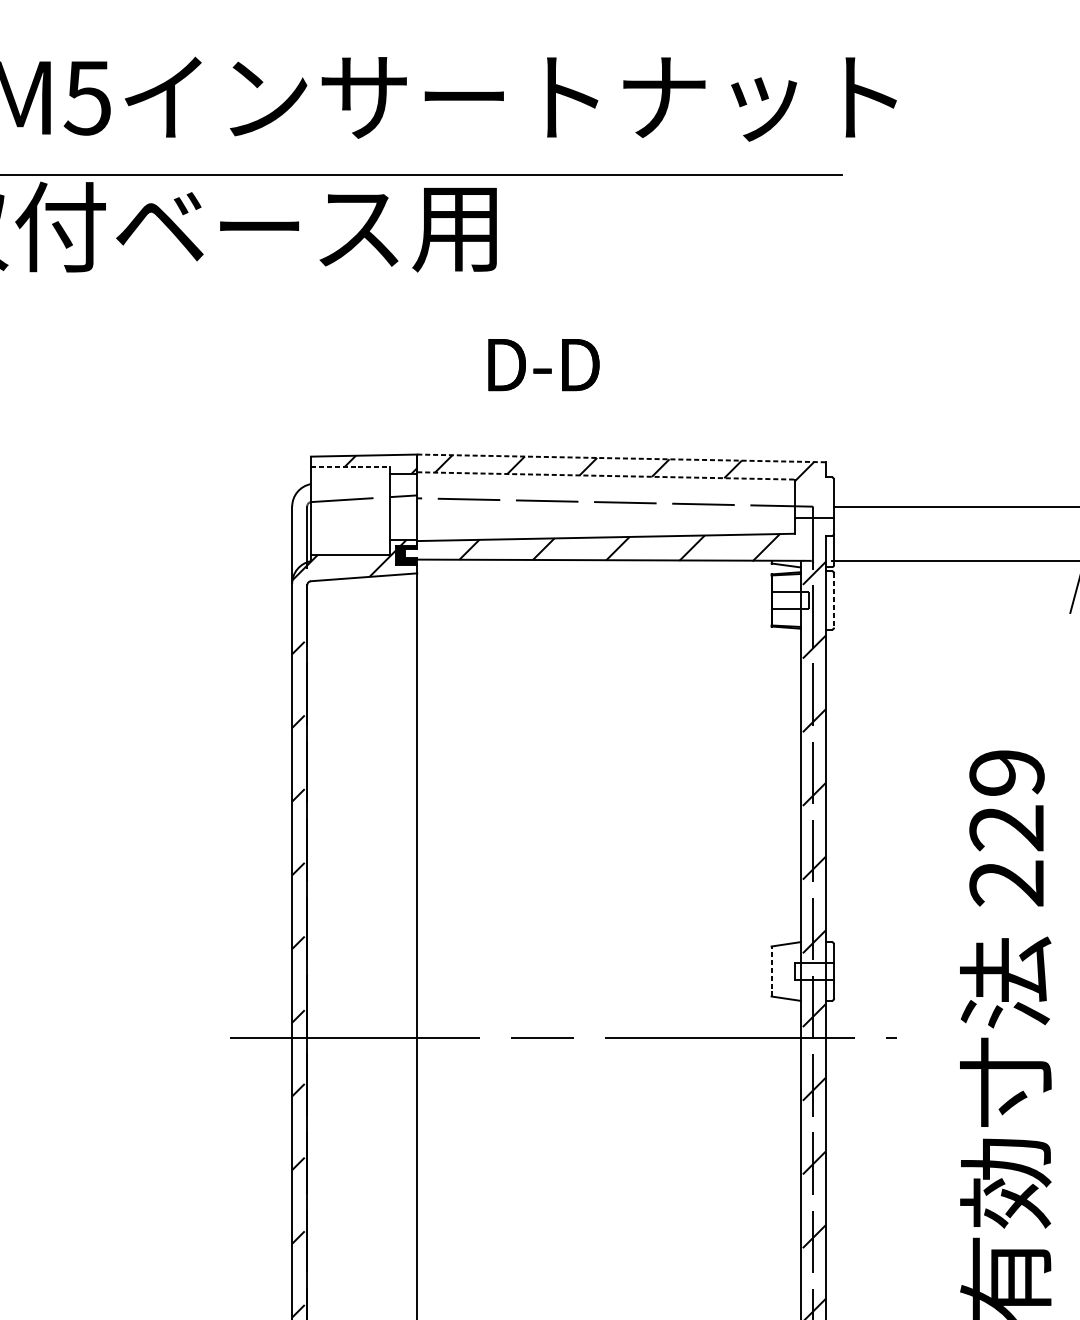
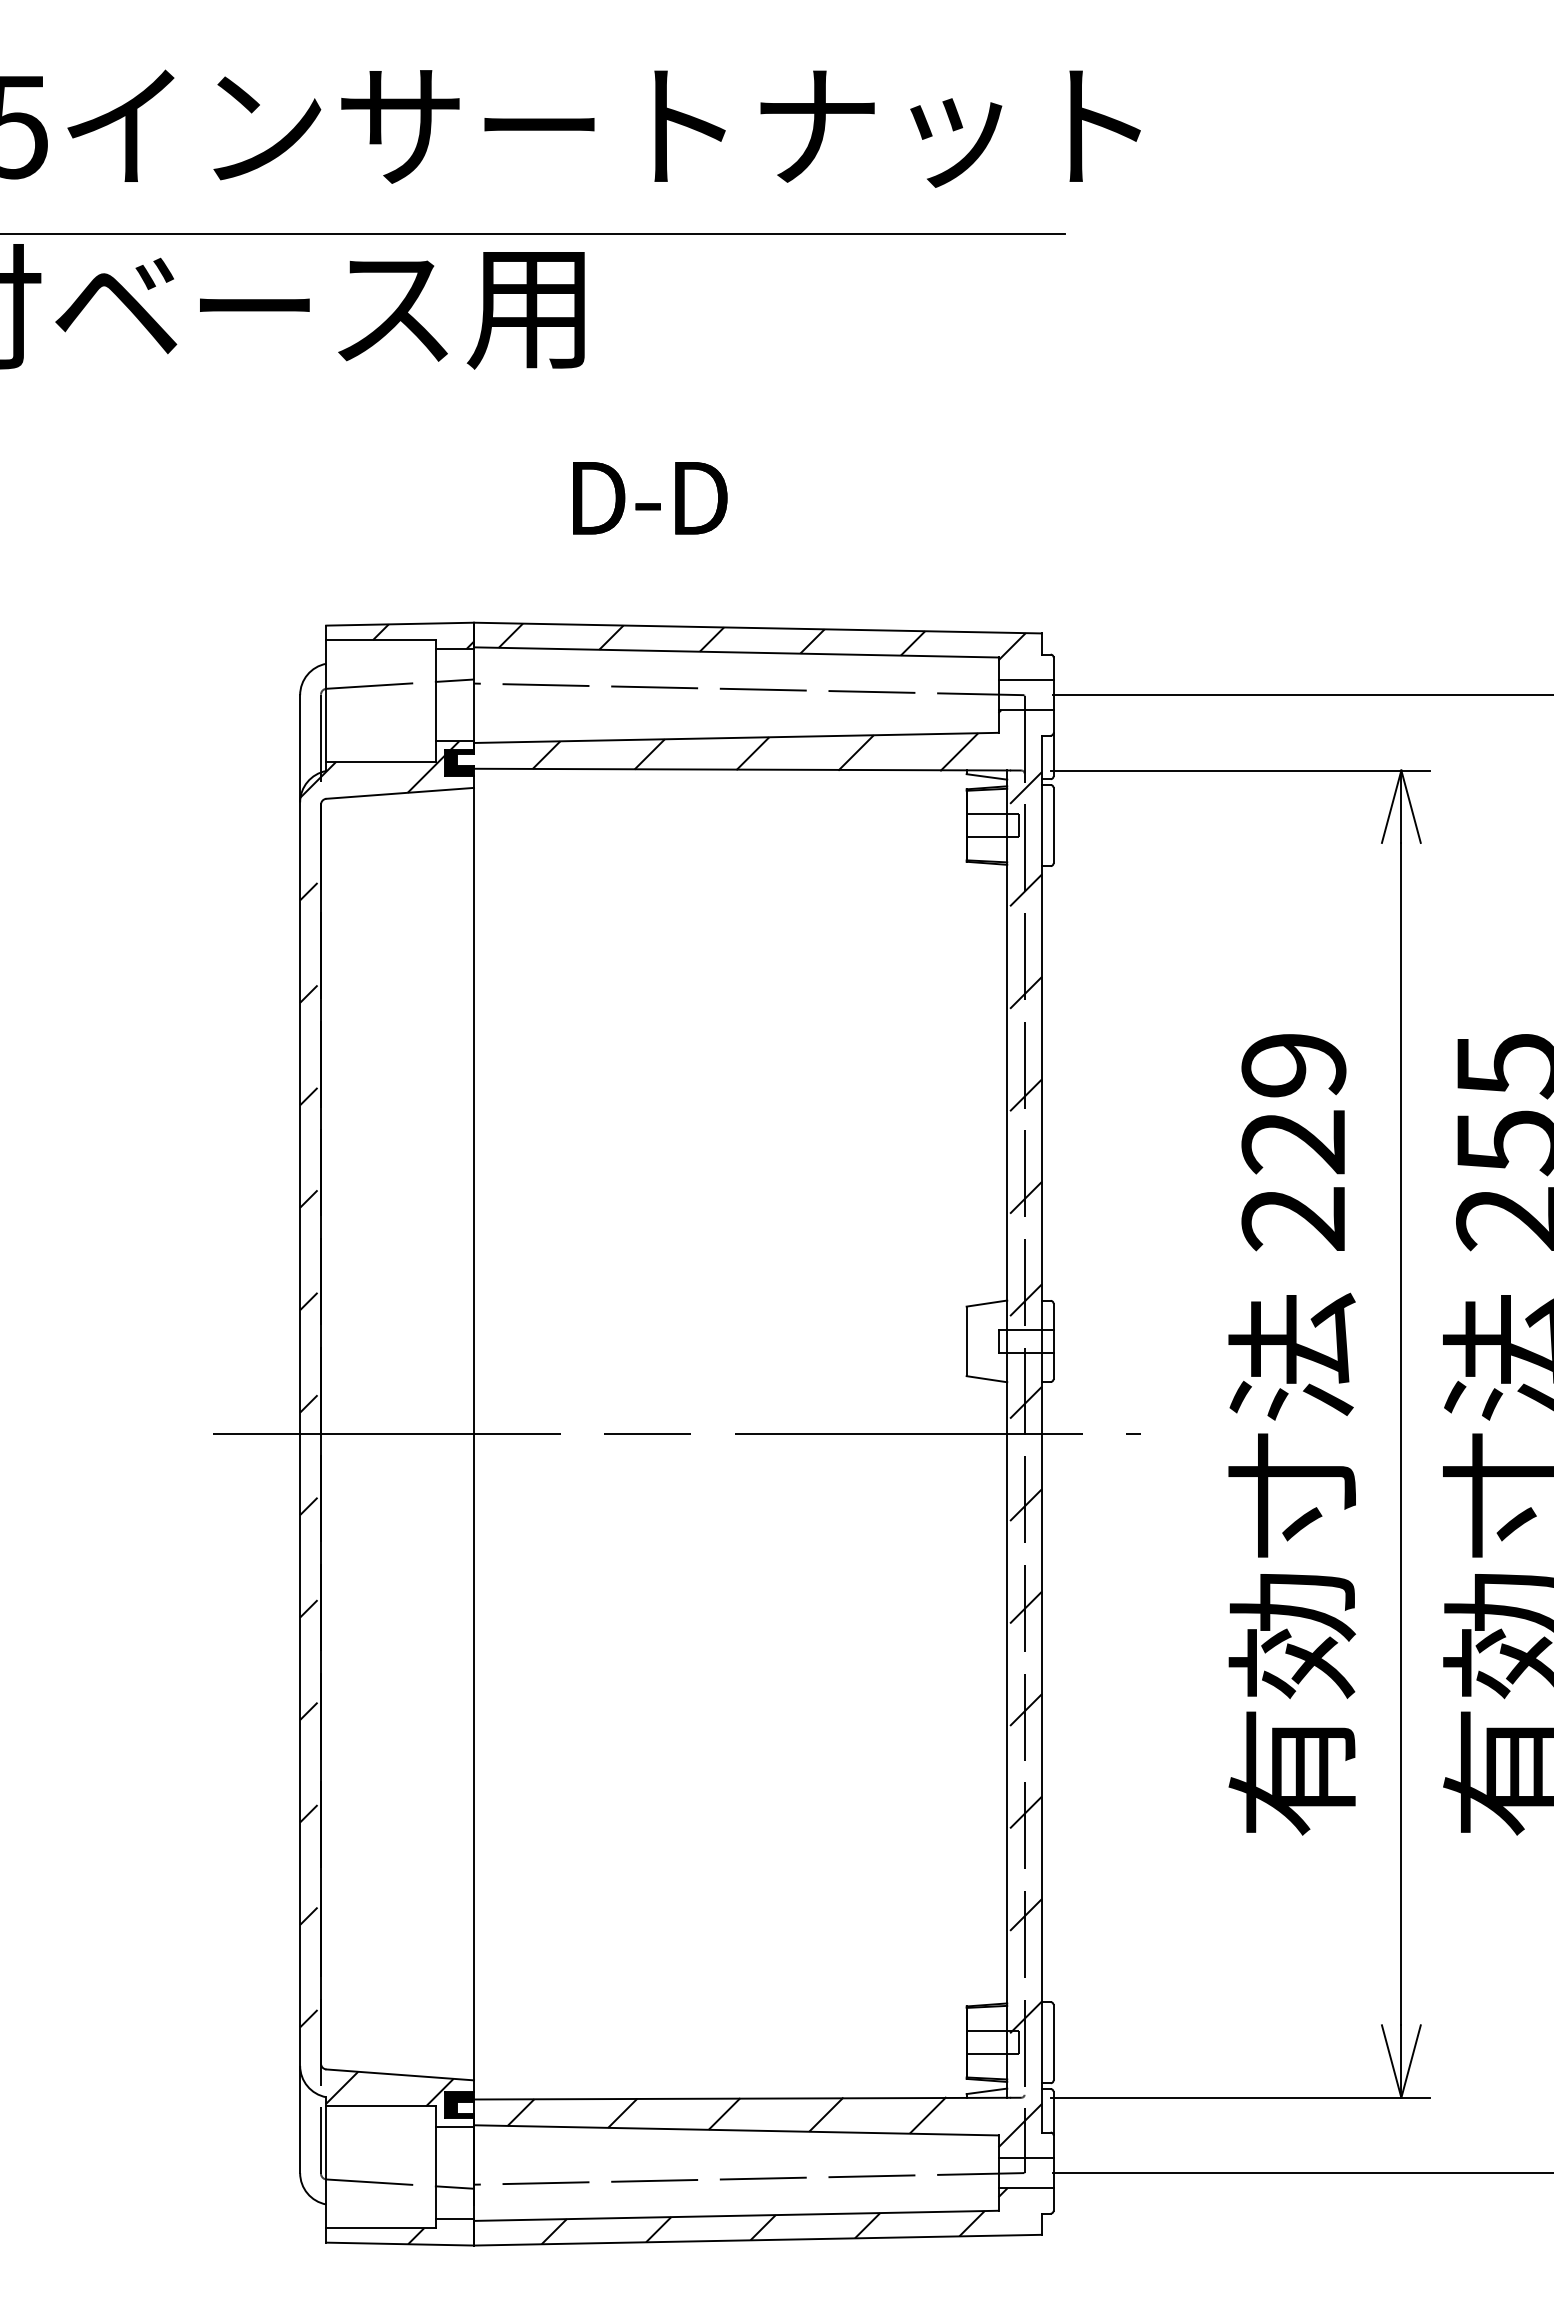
line: (621, 458) -> (758, 628), dashed -> solid
line: (350, 467) -> (381, 640), dashed -> solid
line: (606, 475) -> (736, 652), dashed -> solid
line: (813, 496) -> (1025, 680), added
line: (834, 600) -> (1053, 825), dashed -> solid
line: (771, 971) -> (966, 1341), dashed -> solid

